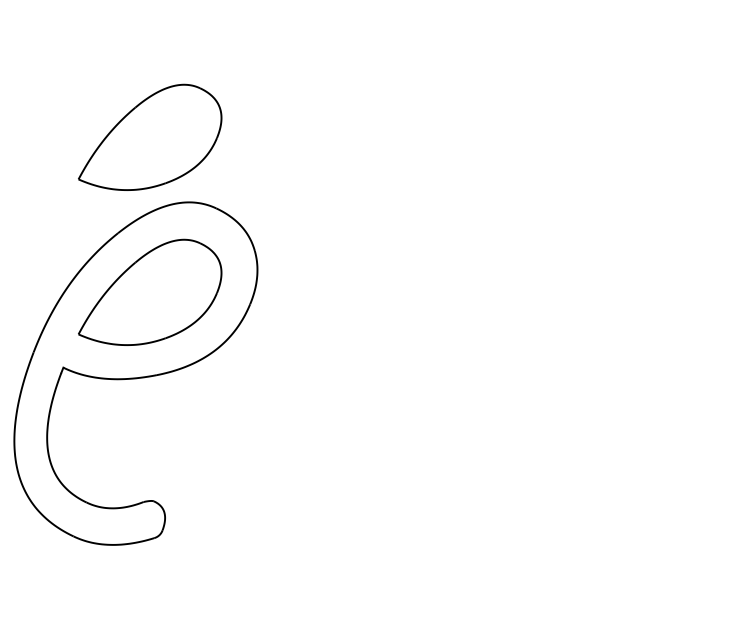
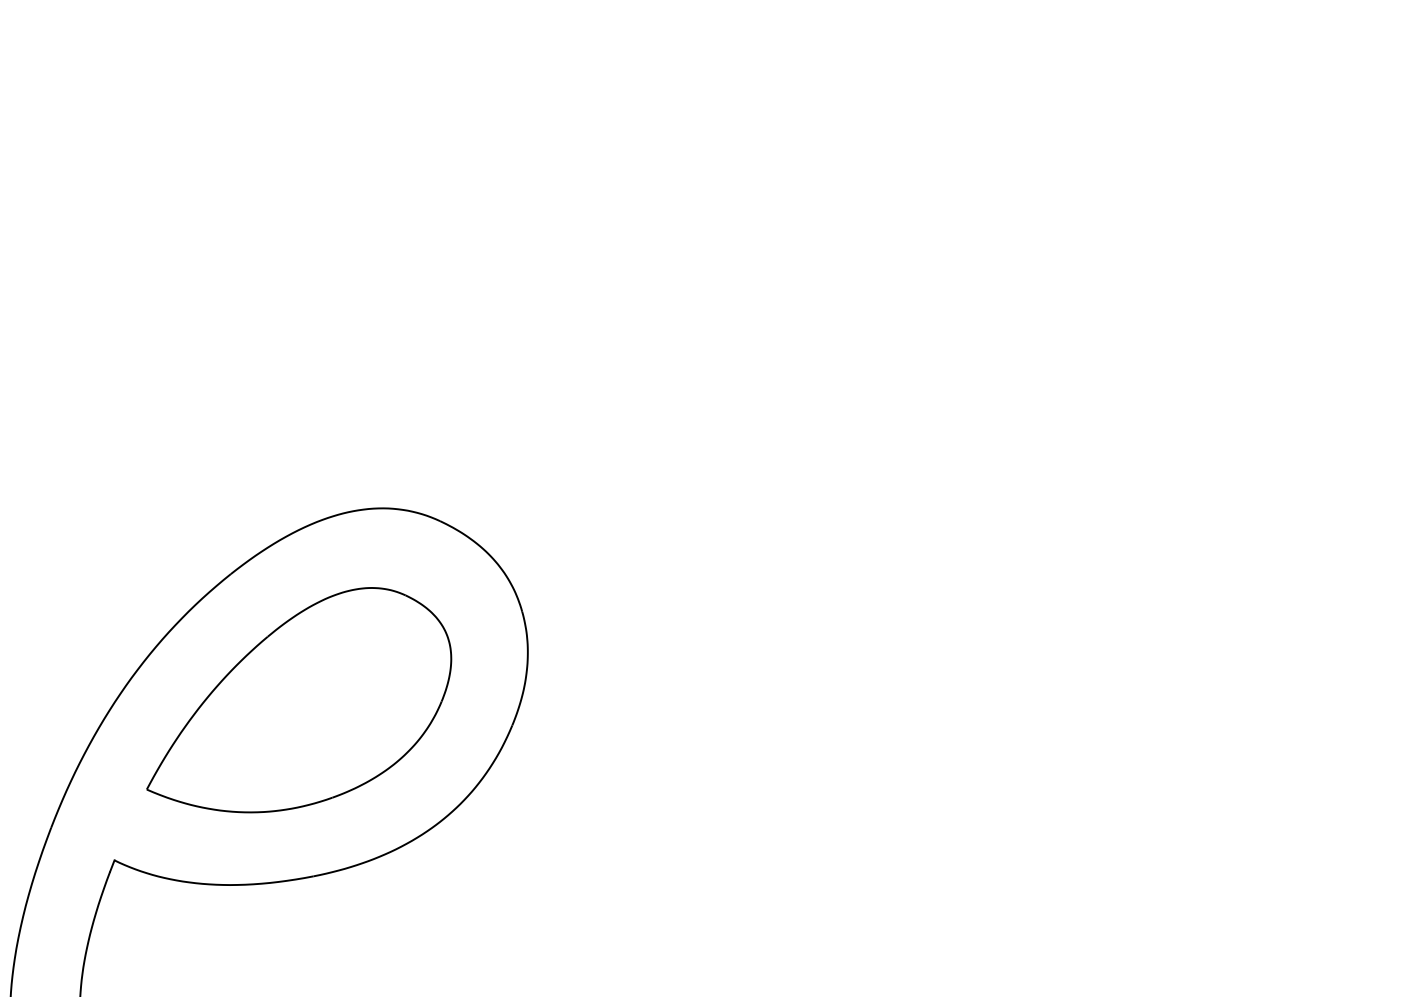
part: (150, 136) -> (300, 368), removed

